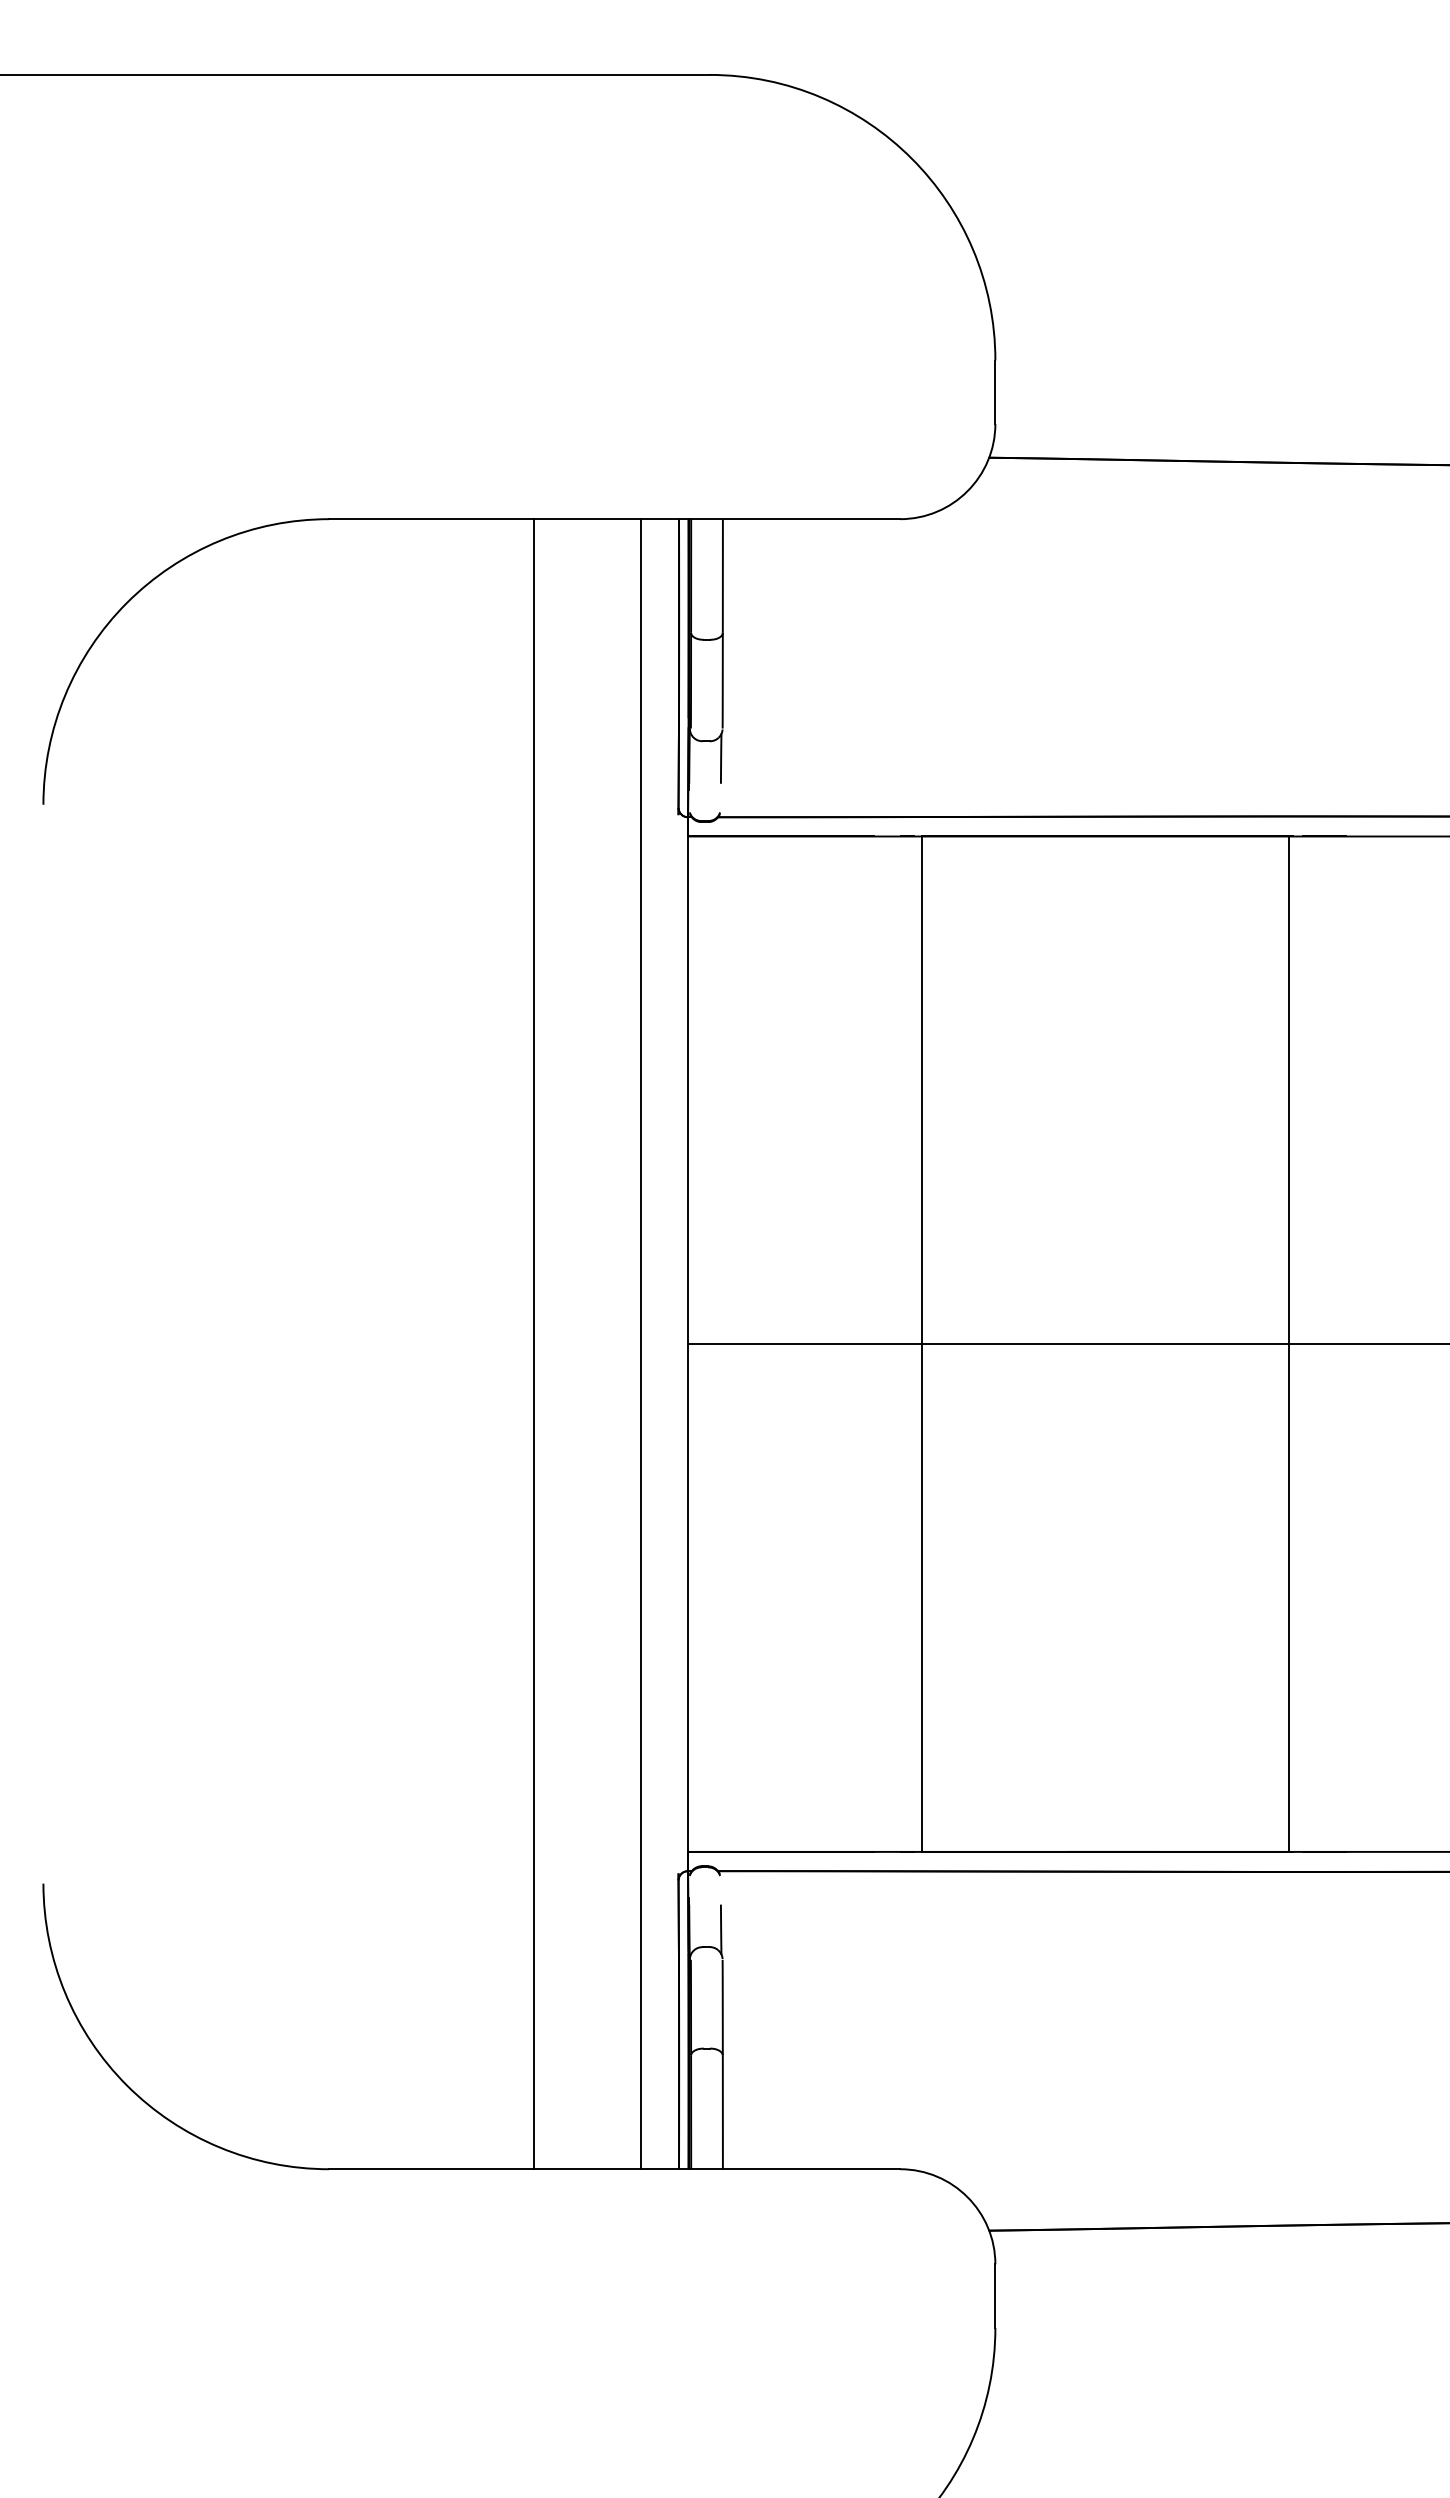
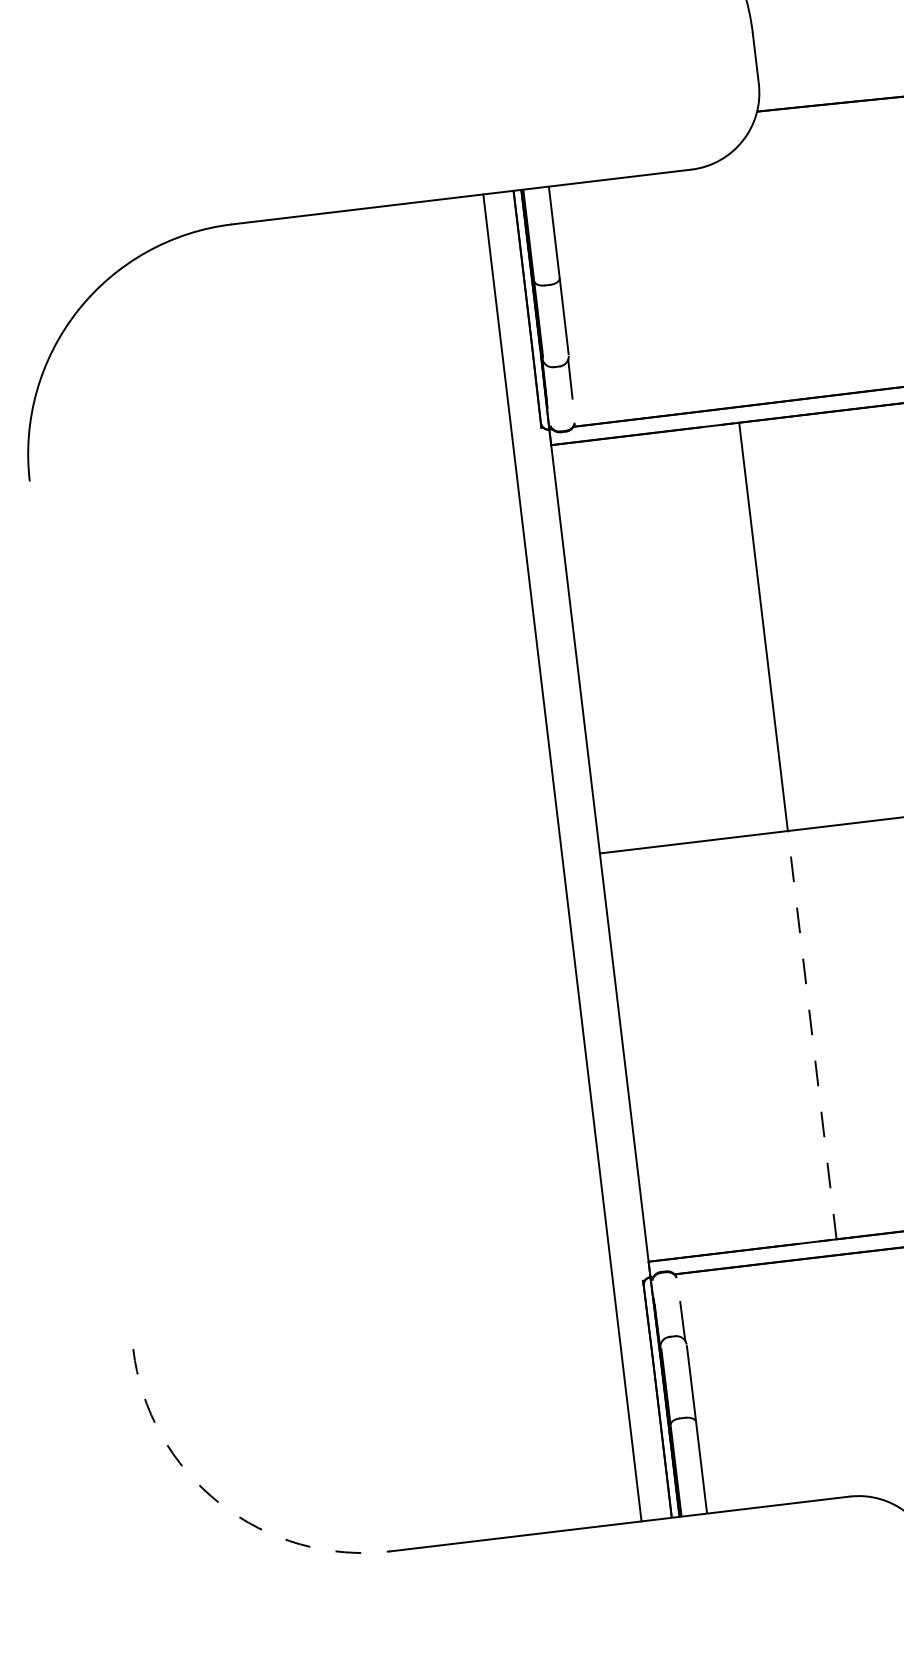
line: (533, 1344) -> (475, 868), removed
line: (921, 1598) -> (812, 1035), solid -> dashed
arc: (127, 2085) -> (220, 1503), solid -> dashed

